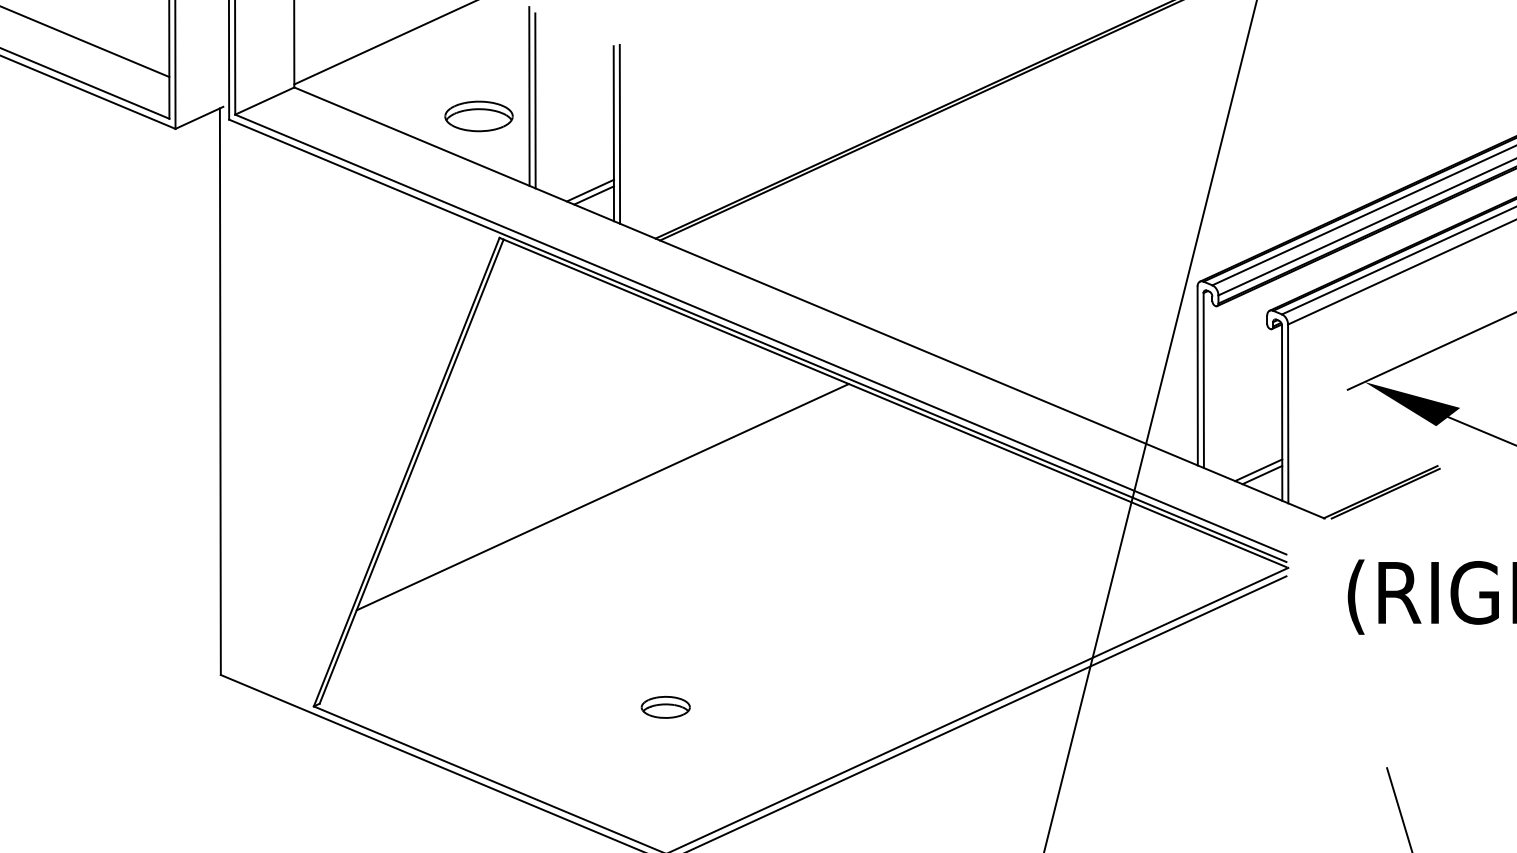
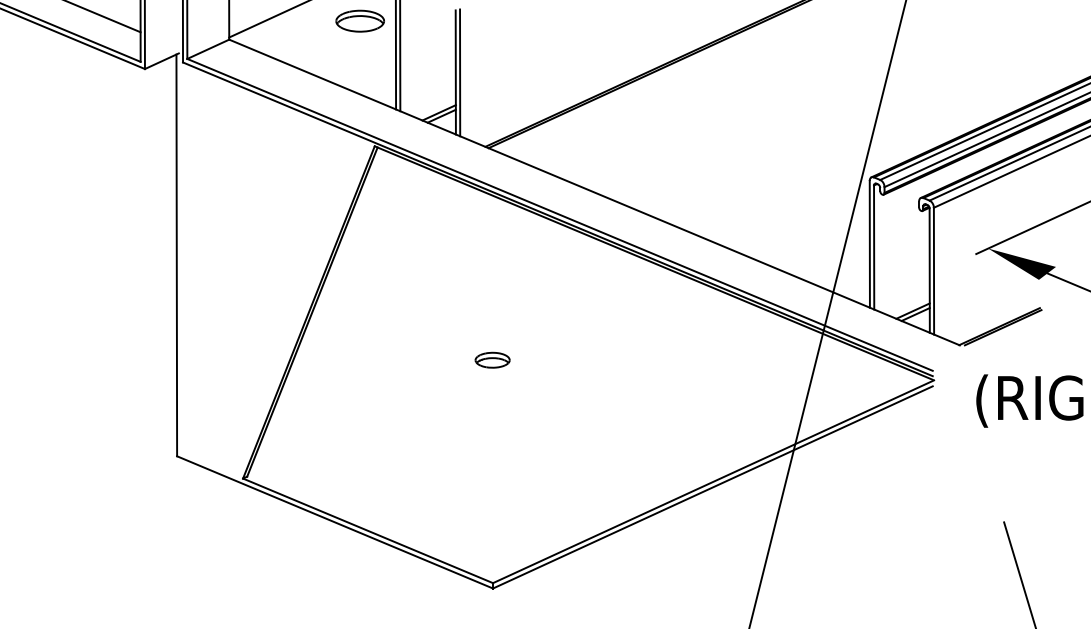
part: (478, 115) -> (359, 20), moved
line: (602, 496) -> (447, 329), removed
part: (665, 706) -> (492, 359), moved

